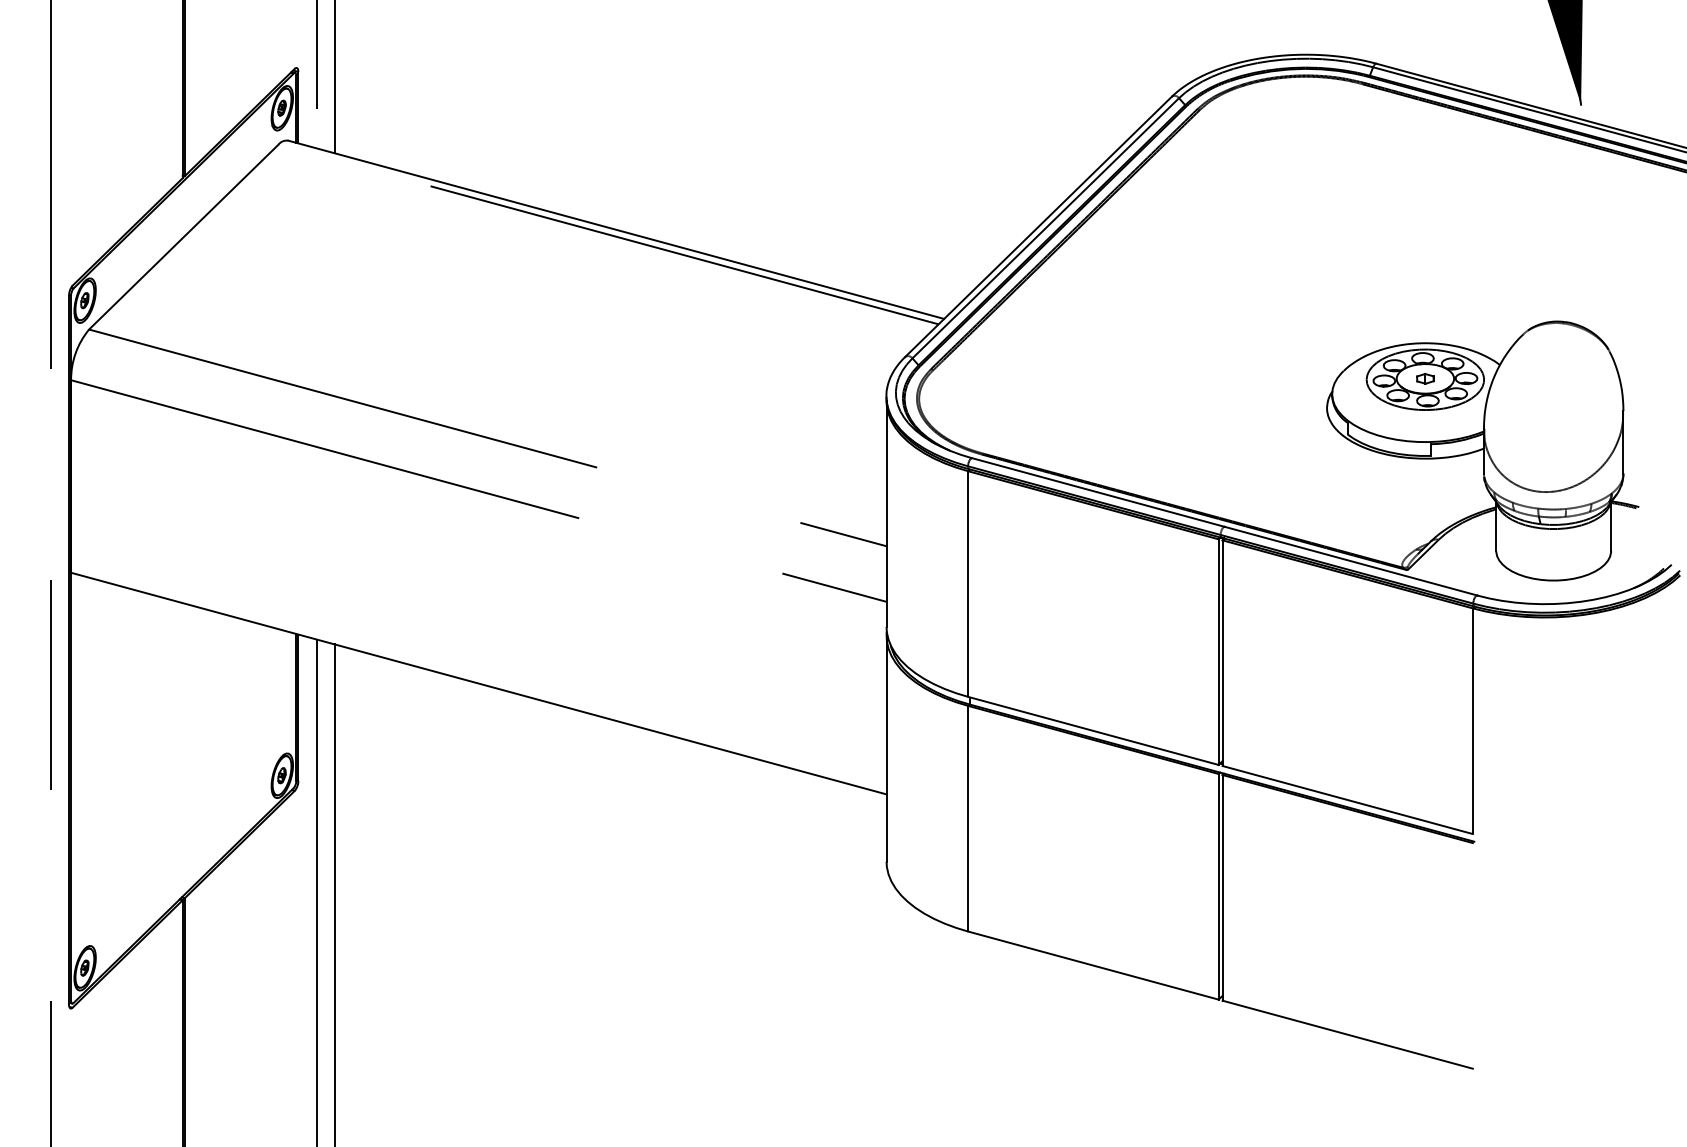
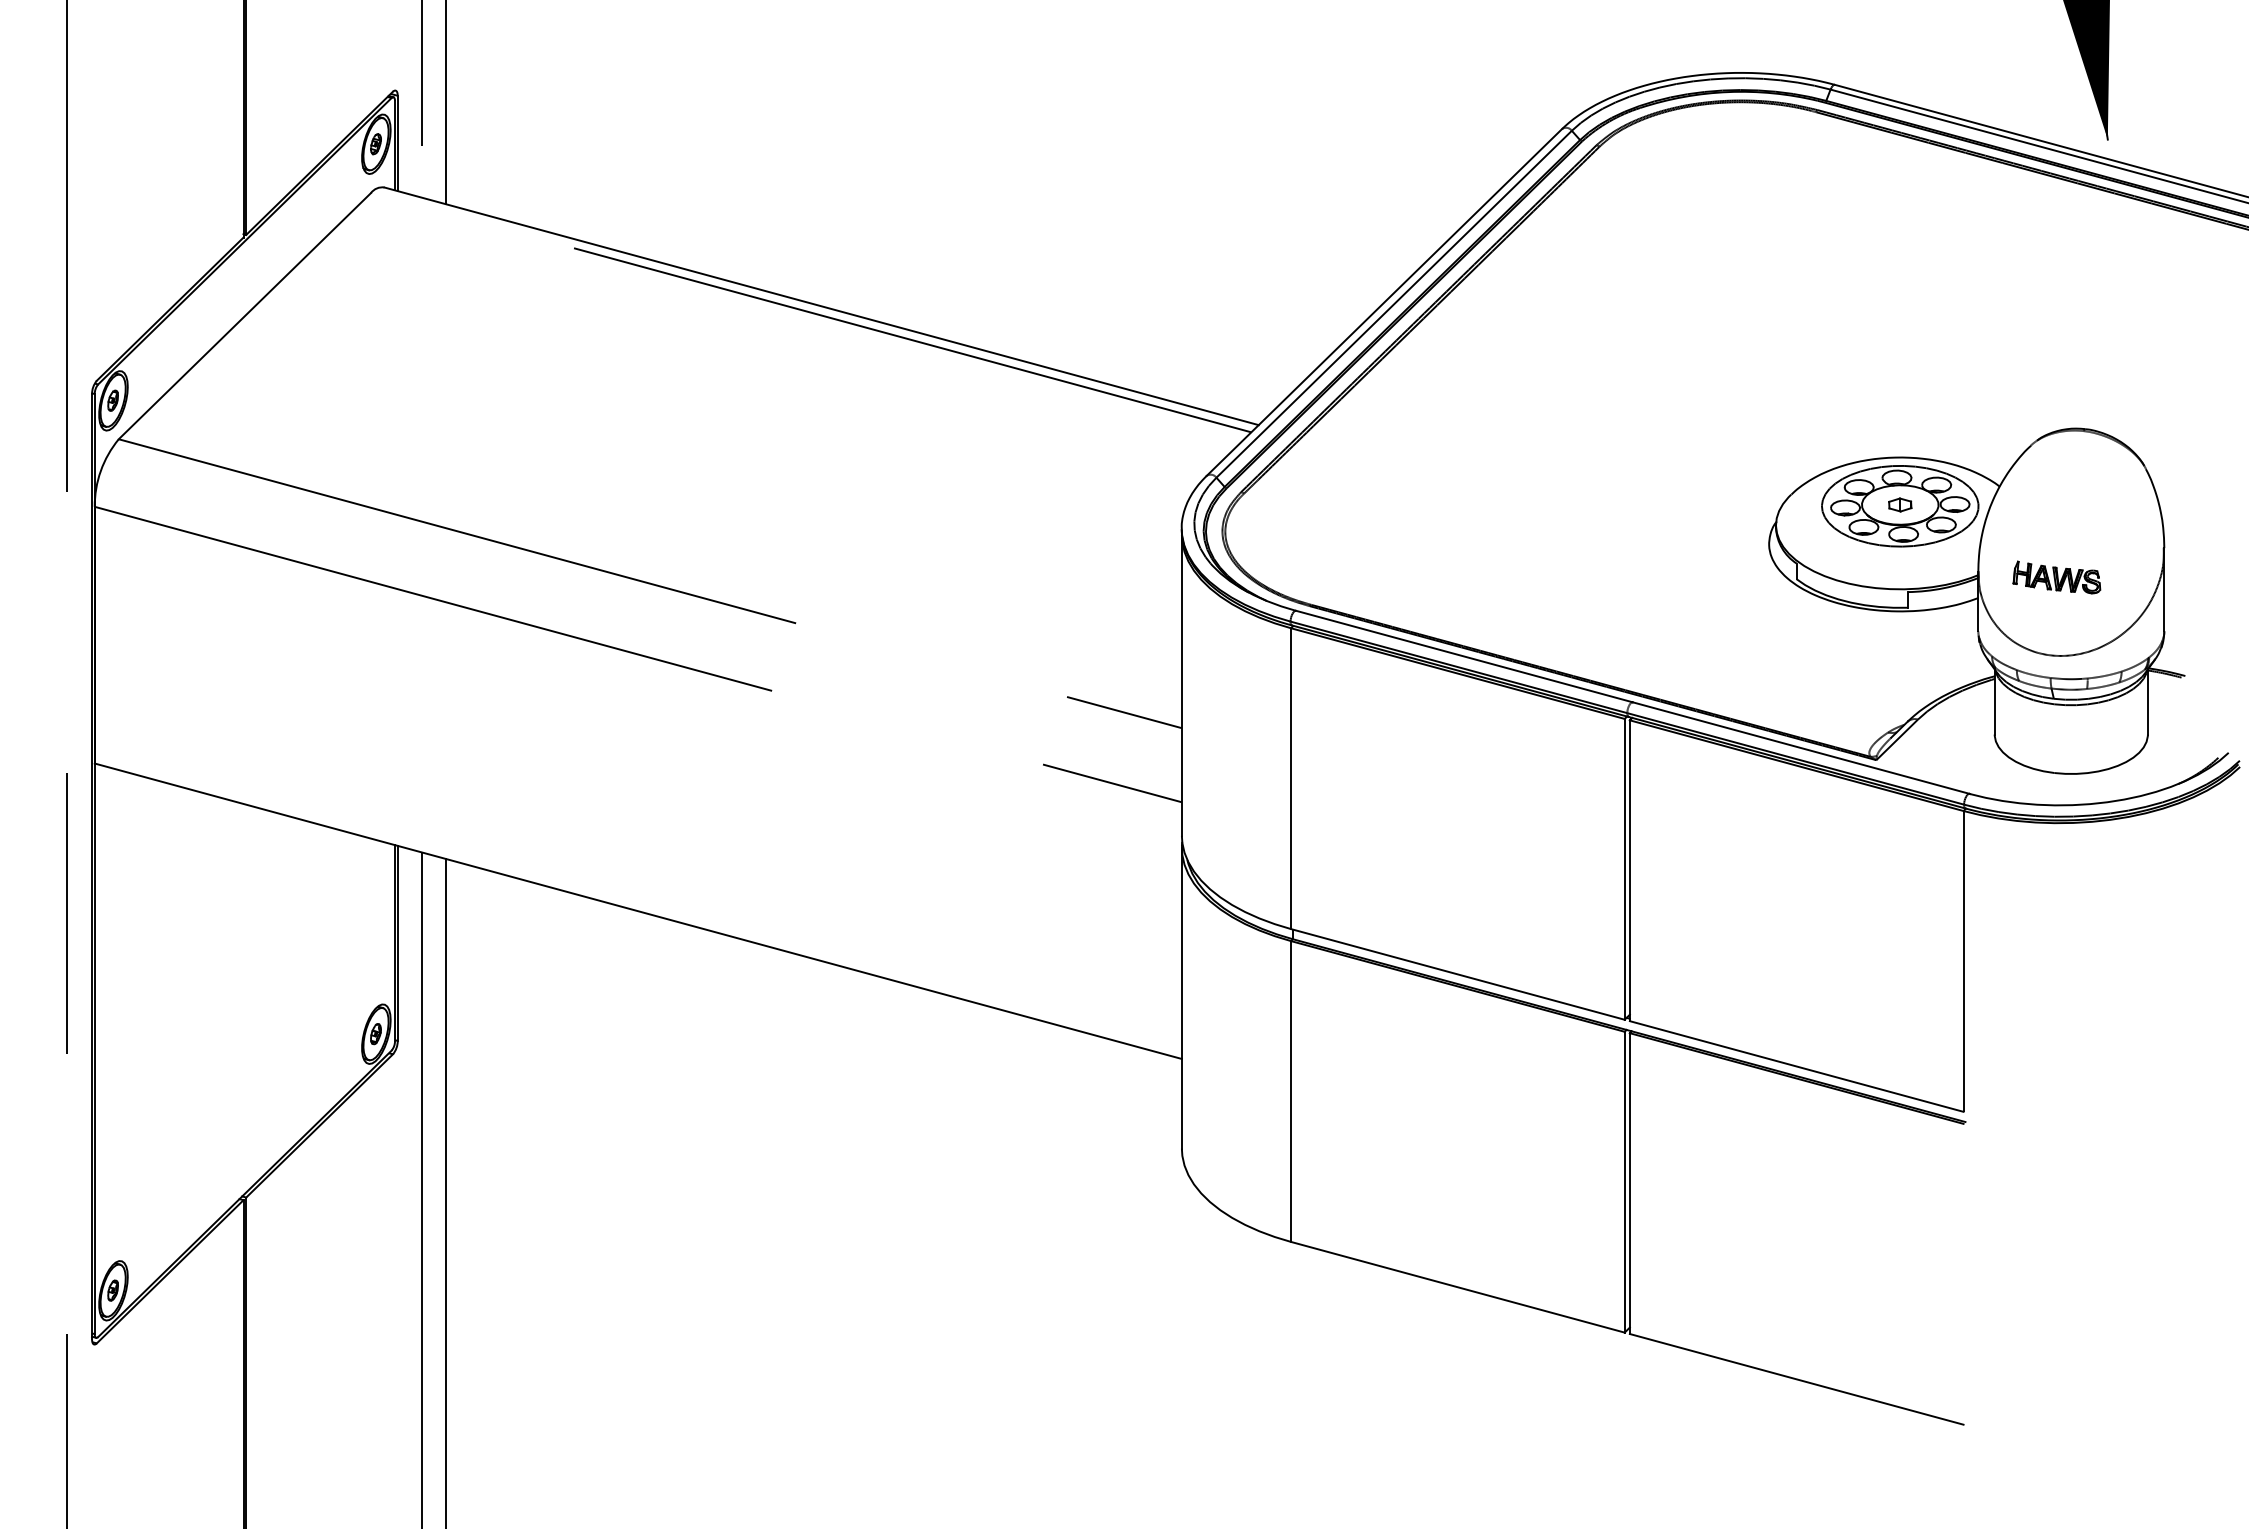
part: (1542, 433) -> (2056, 577), added

